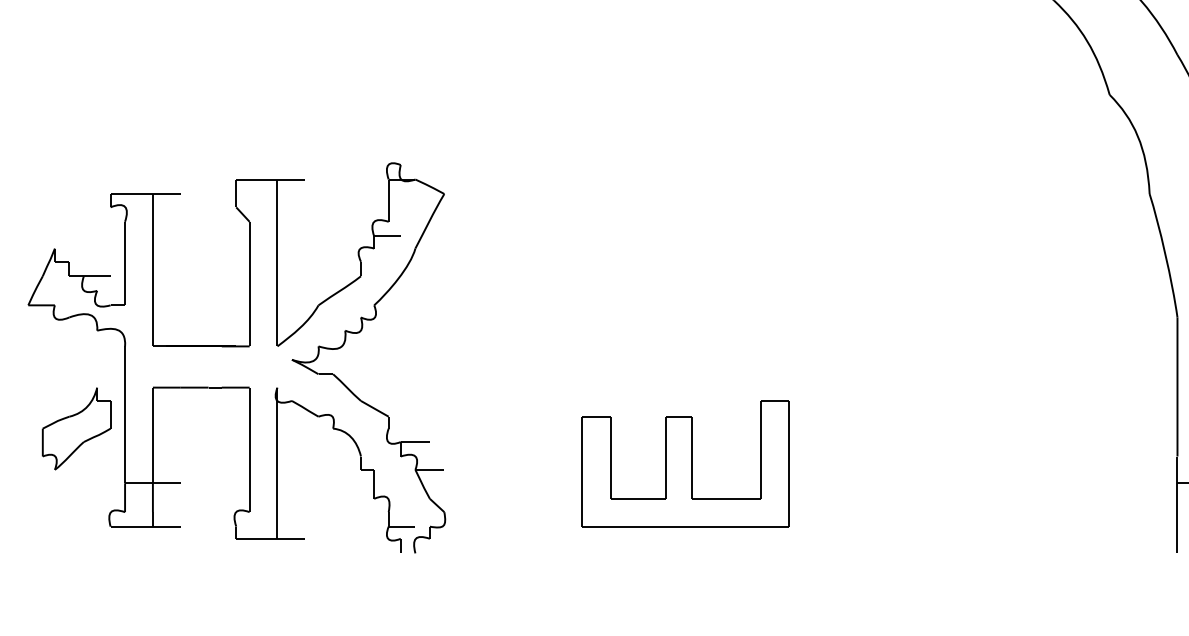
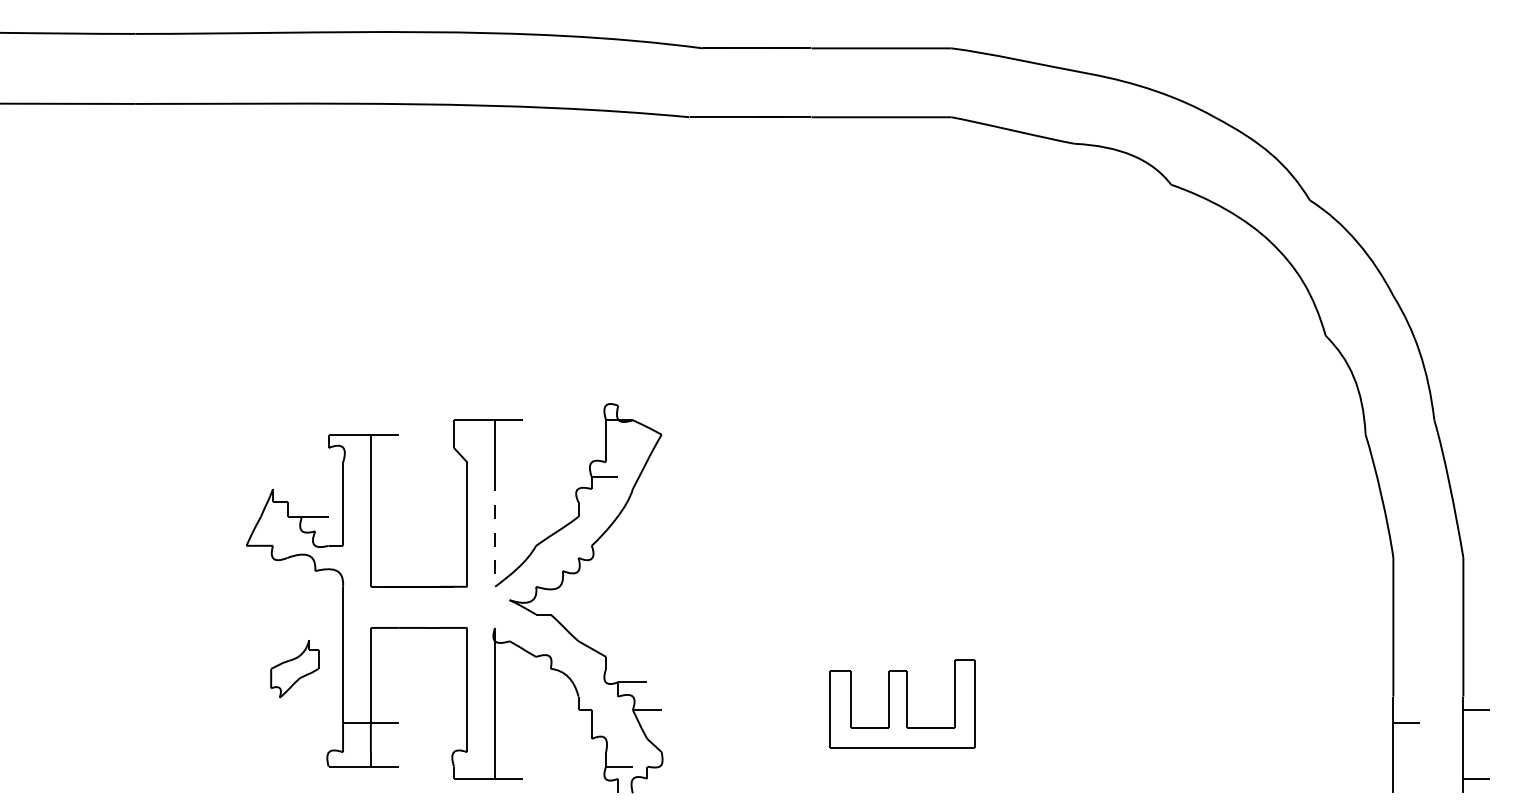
line: (277, 291) -> (495, 531), solid -> dashed
part: (76, 428) -> (294, 668), size x0.7
part: (685, 463) -> (902, 703), size x0.7

